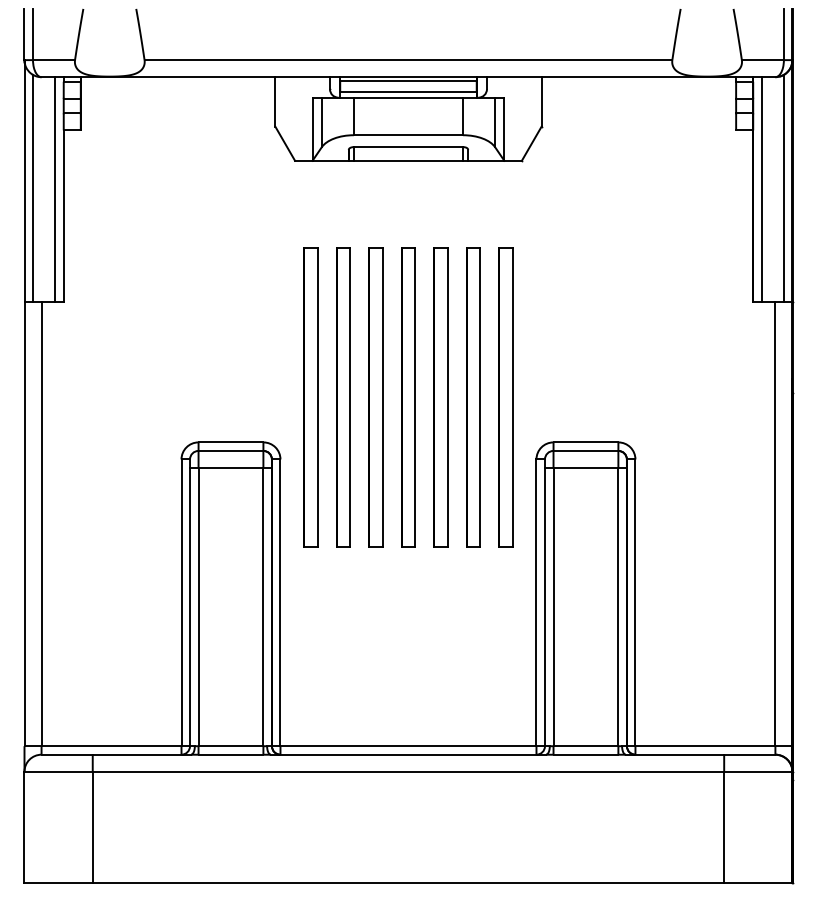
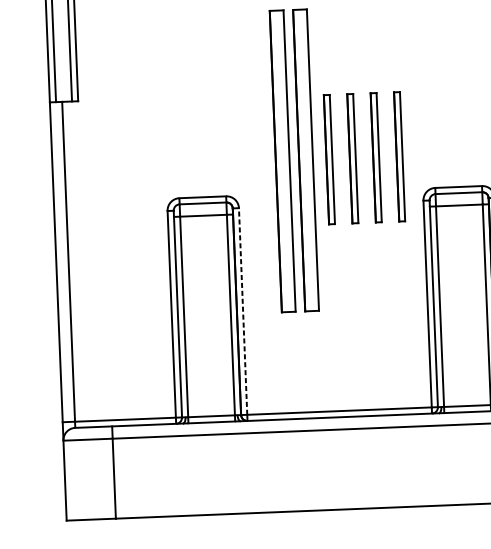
part: (310, 397) -> (258, 162), removed
part: (343, 397) -> (282, 161), size x1.4
part: (375, 397) -> (305, 160), size x1.4
part: (408, 397) -> (329, 159), size x0.6
part: (440, 397) -> (352, 158), size x0.6
part: (473, 397) -> (376, 157), size x0.6
part: (505, 397) -> (399, 156), size x0.6
line: (280, 602) -> (243, 311), solid -> dashed

